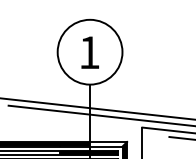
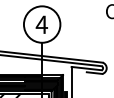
text: (88, 52) -> (41, 24), 1 -> 4

